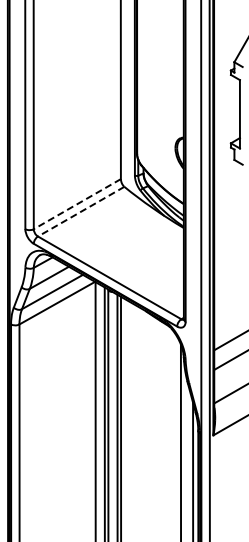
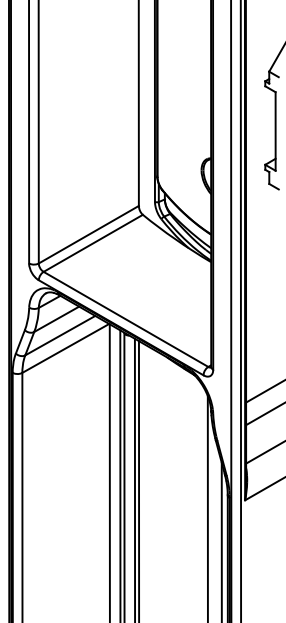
line: (76, 204) -> (87, 235), dashed -> solid
line: (81, 211) -> (93, 243), dashed -> solid

